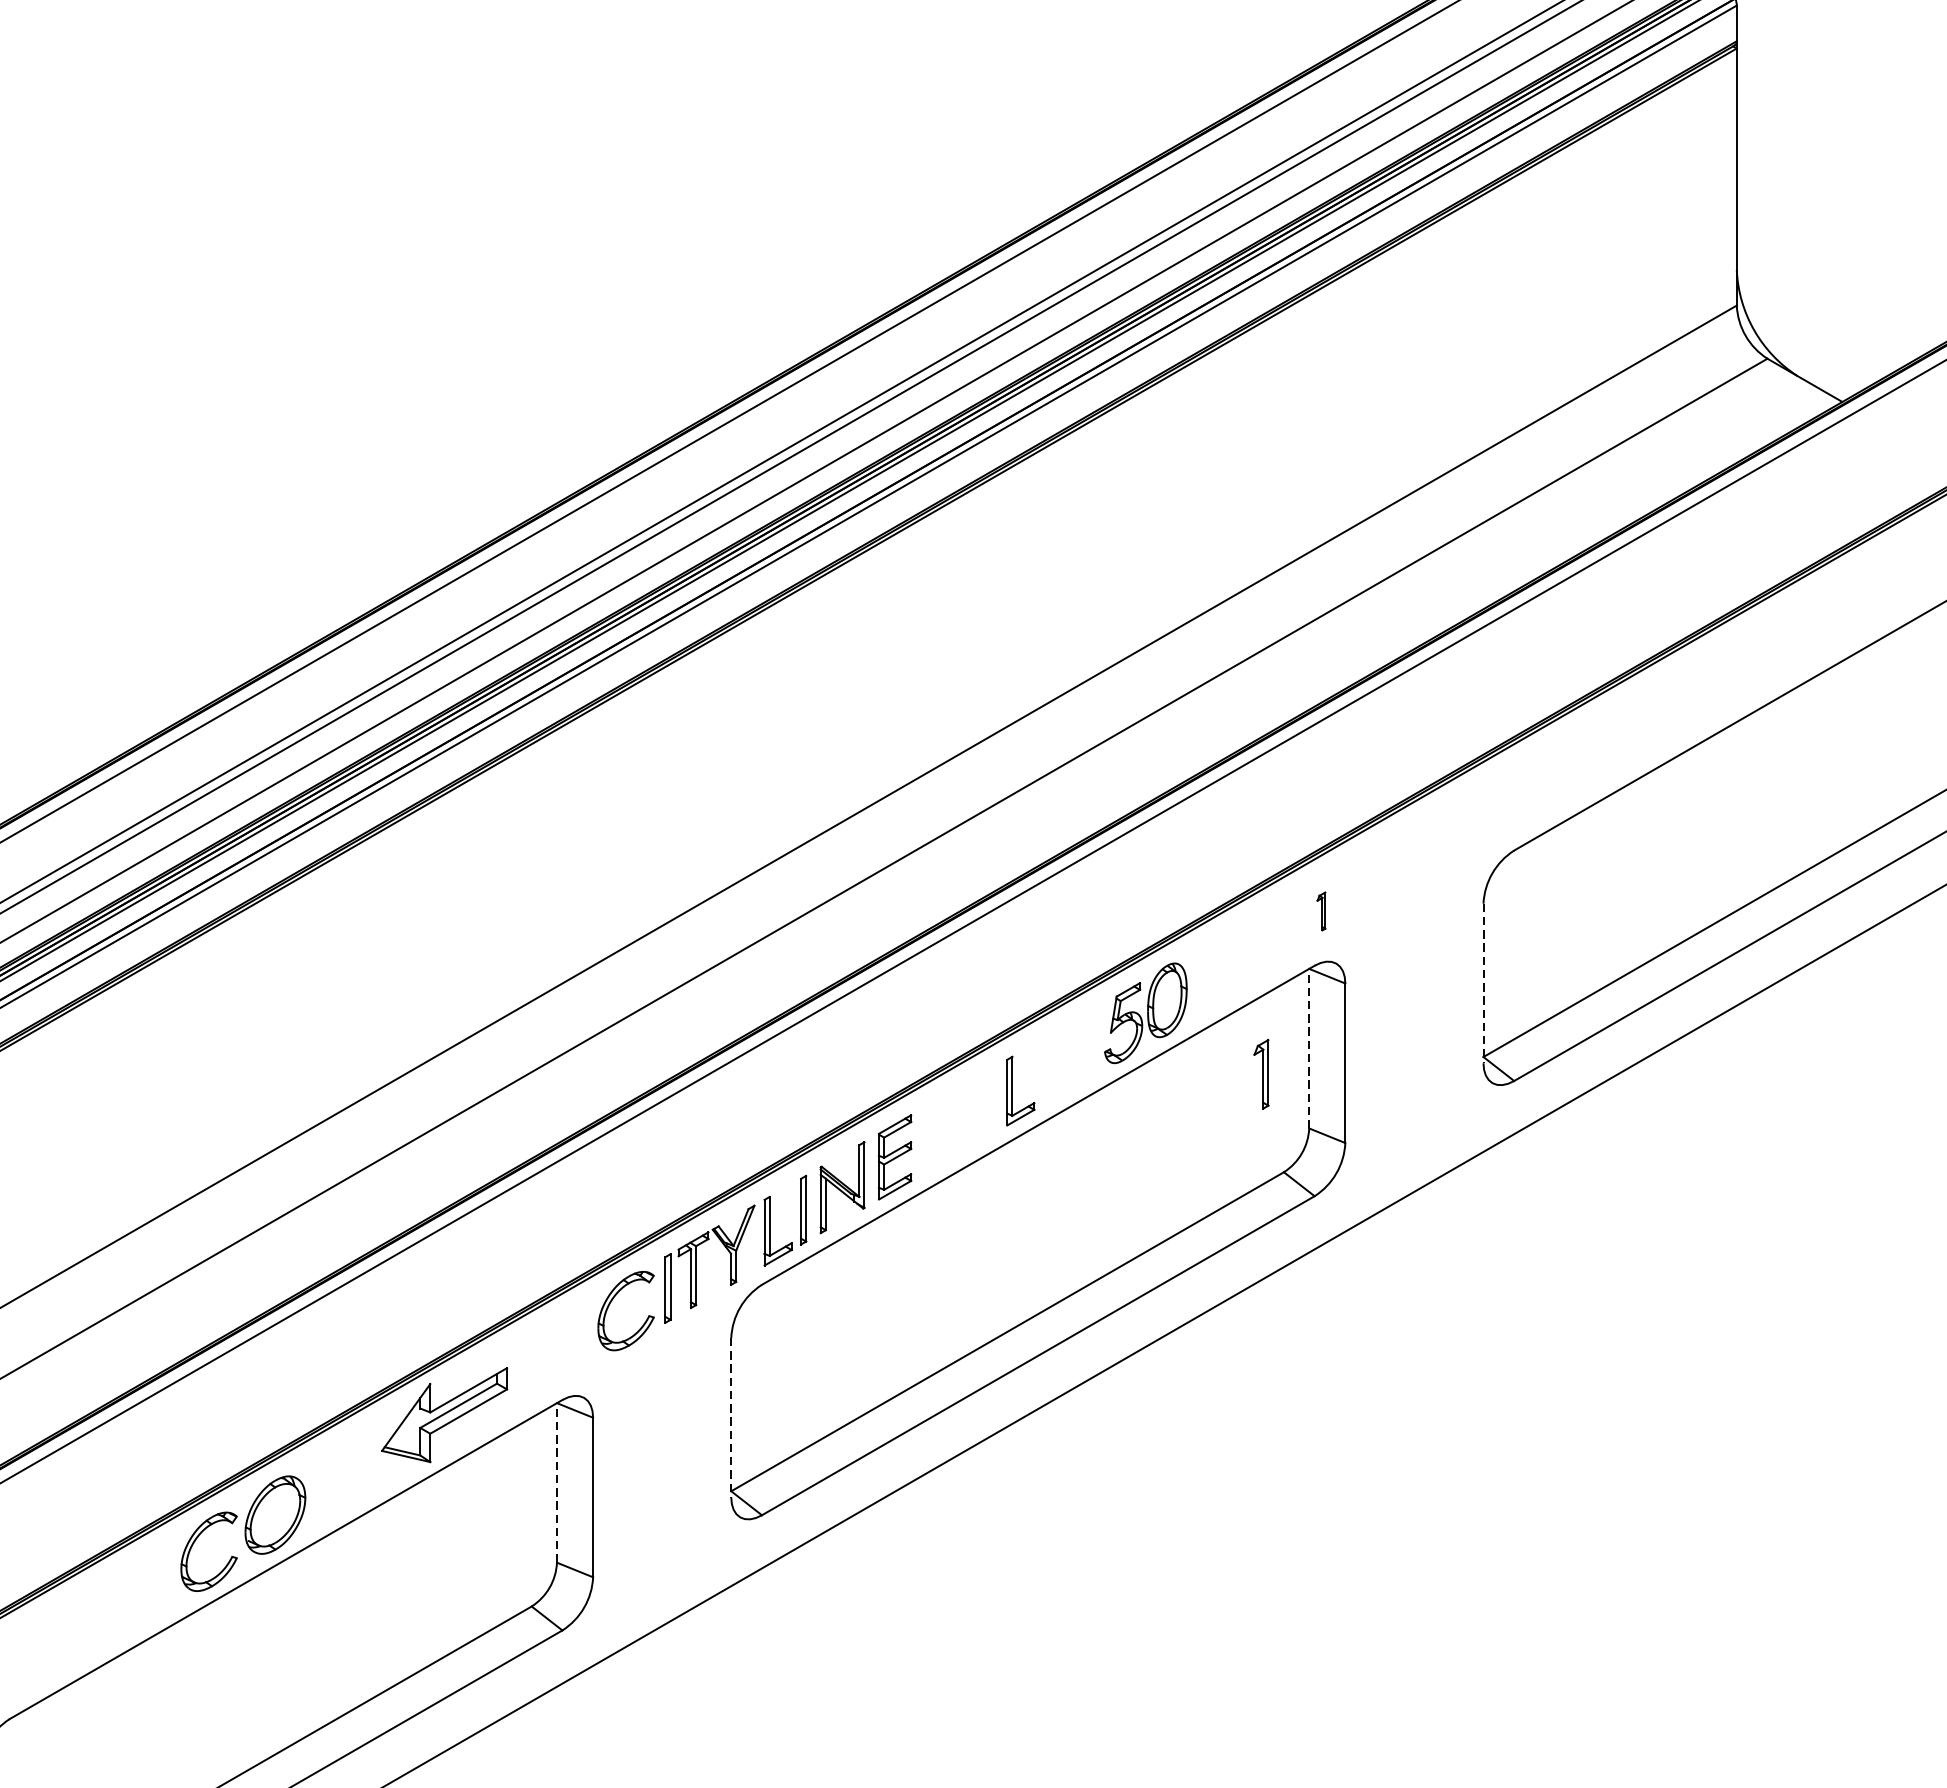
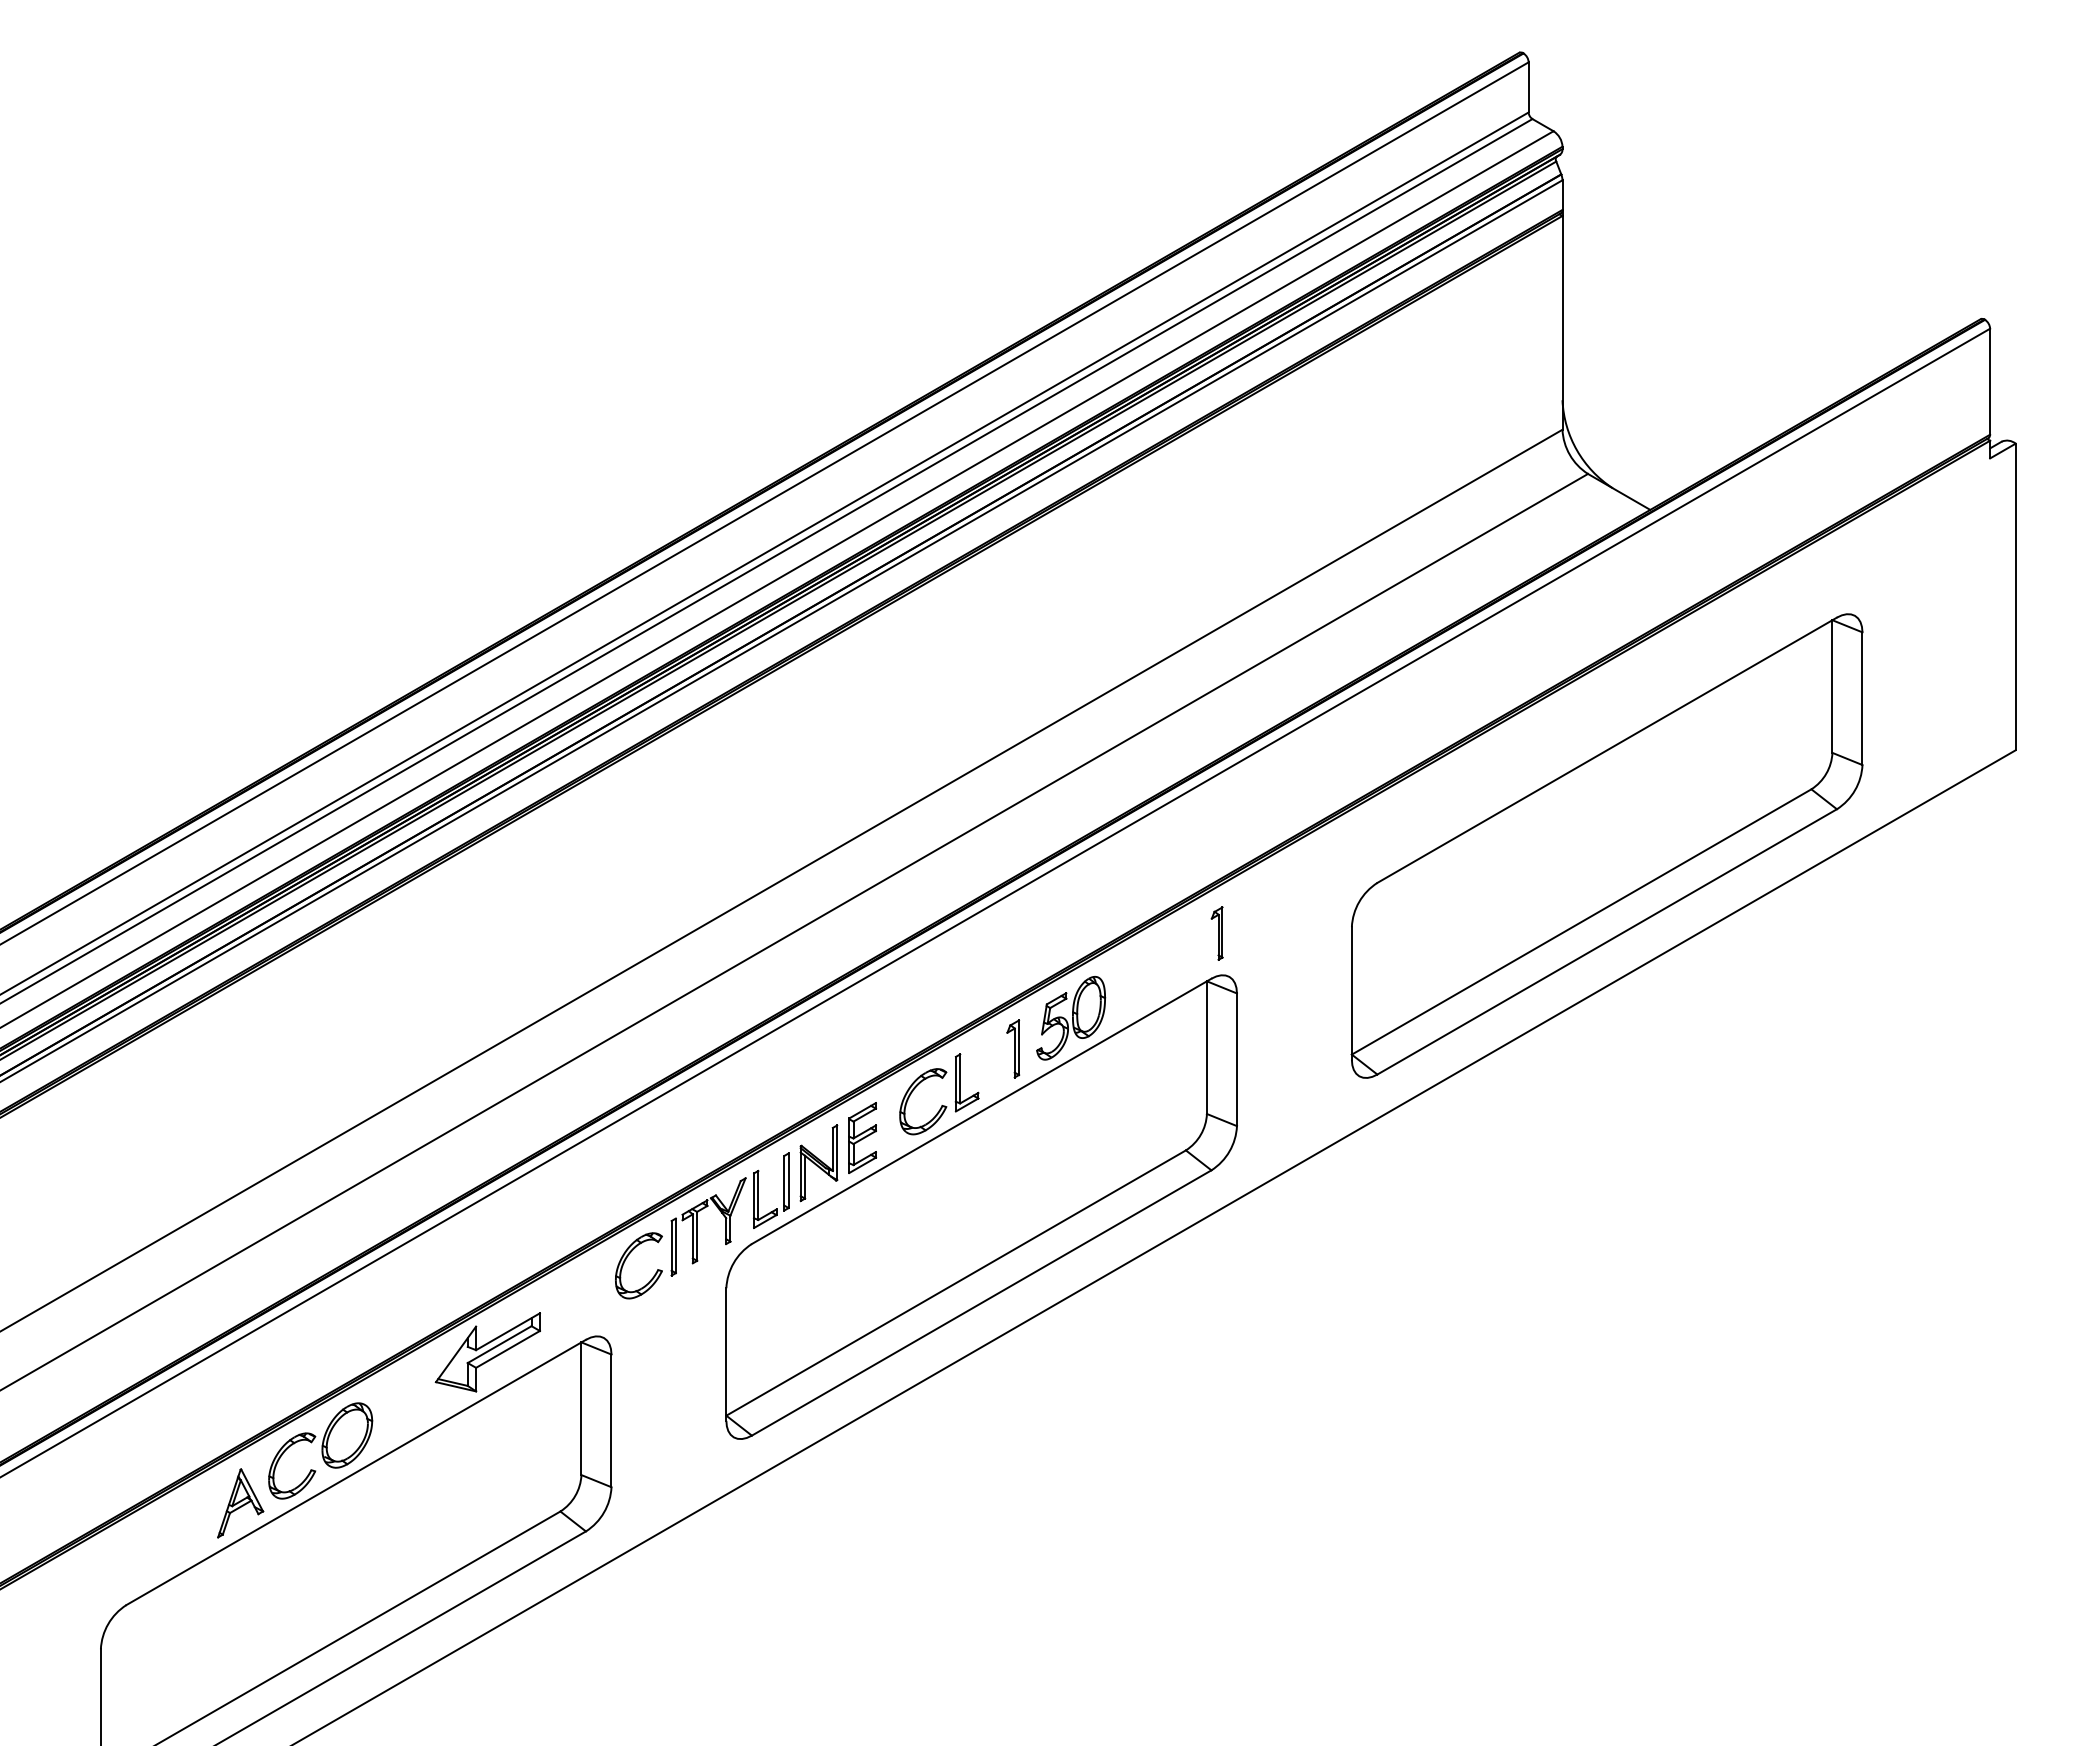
part: (1320, 911) -> (1216, 933), size x1.67
line: (1483, 983) -> (1351, 993), dashed -> solid
line: (1308, 1048) -> (1206, 1047), dashed -> solid
part: (1261, 1073) -> (1013, 1048), moved
part: (953, 1105) -> (911, 1094), added
line: (731, 1418) -> (726, 1355), dashed -> solid
line: (557, 1482) -> (581, 1408), dashed -> solid
part: (146, 1596) -> (240, 1503), added

